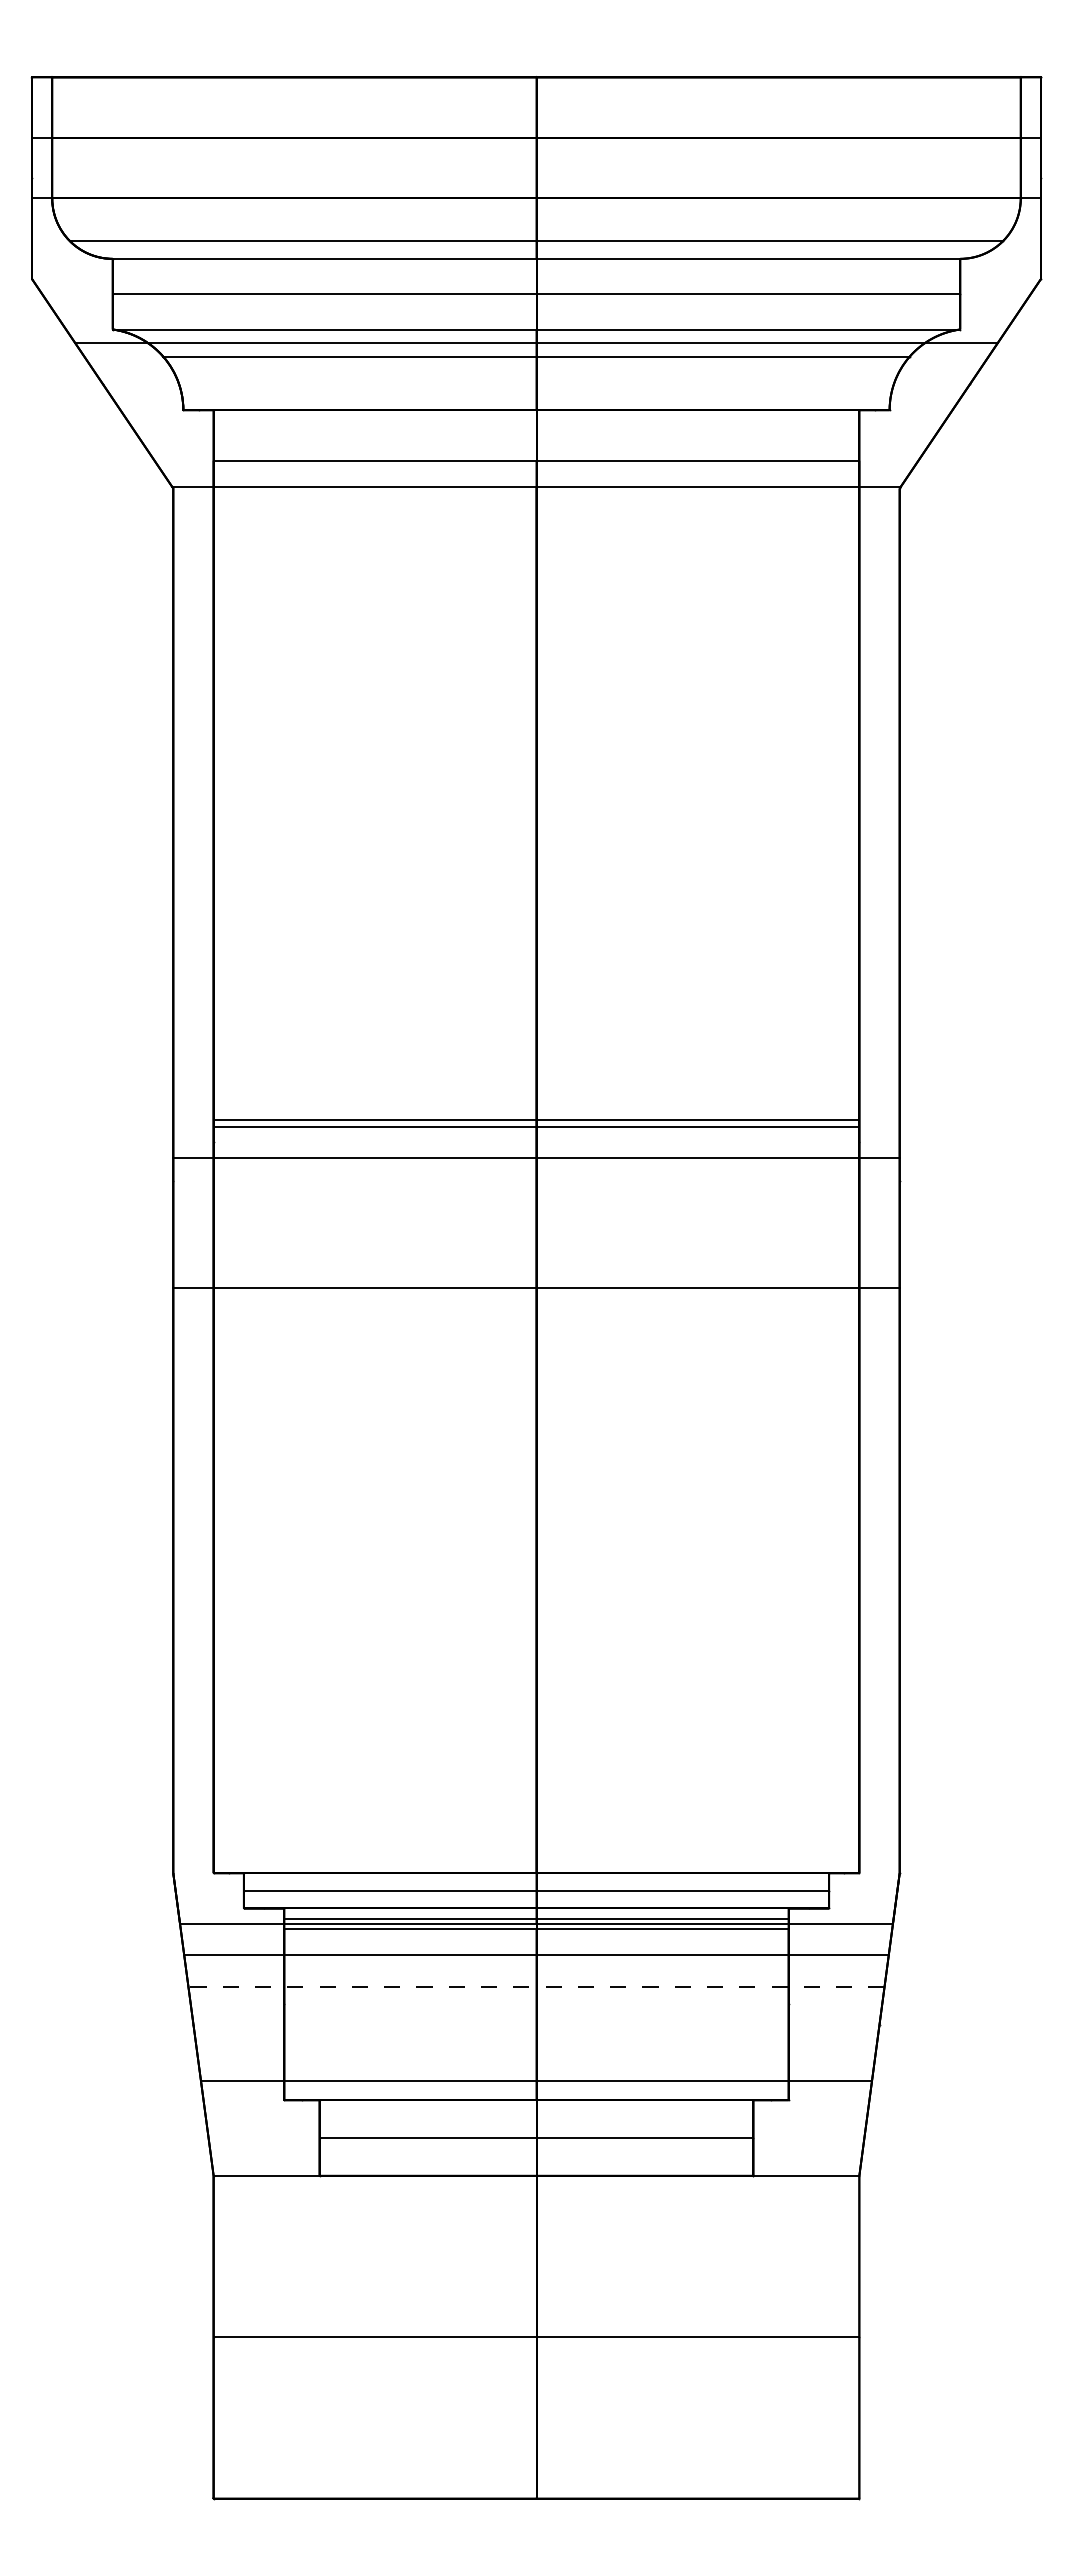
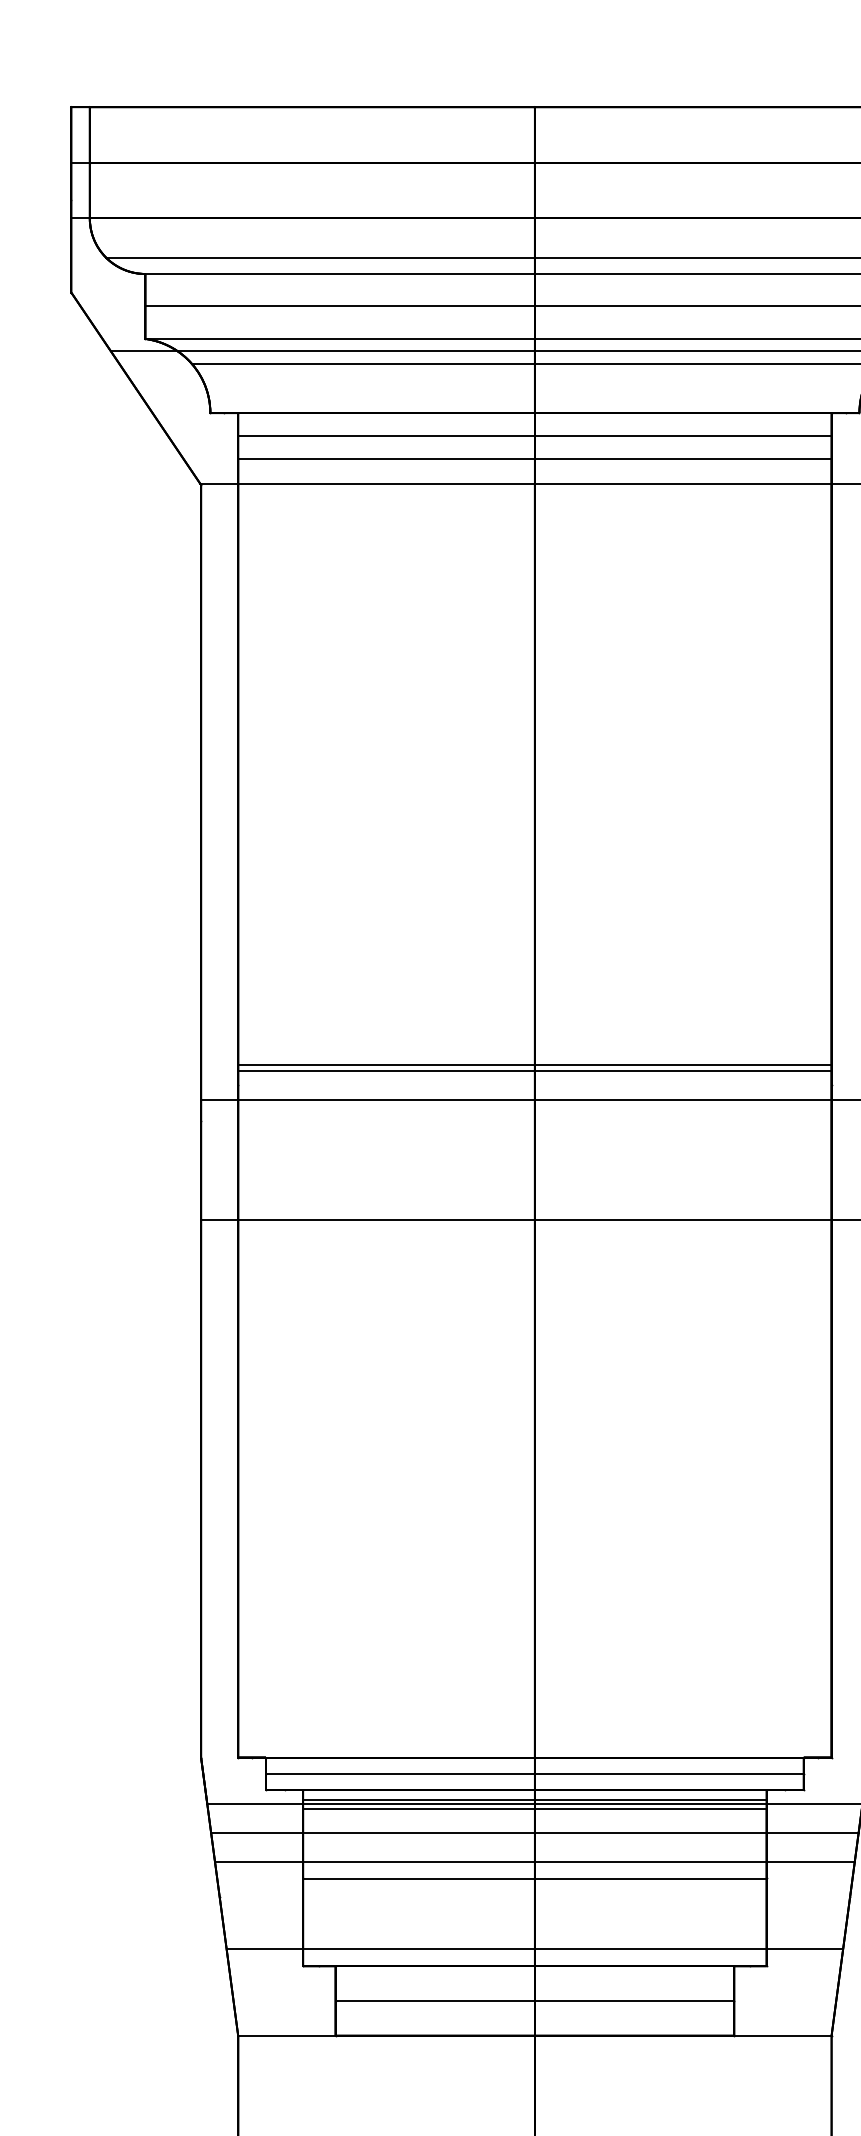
line: (536, 435) -> (534, 436), added
line: (536, 1986) -> (534, 1861), dashed -> solid
line: (536, 2005) -> (534, 1879), added

